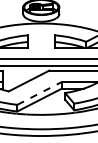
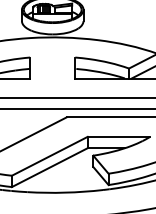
line: (40, 93) -> (51, 156), dashed -> solid

